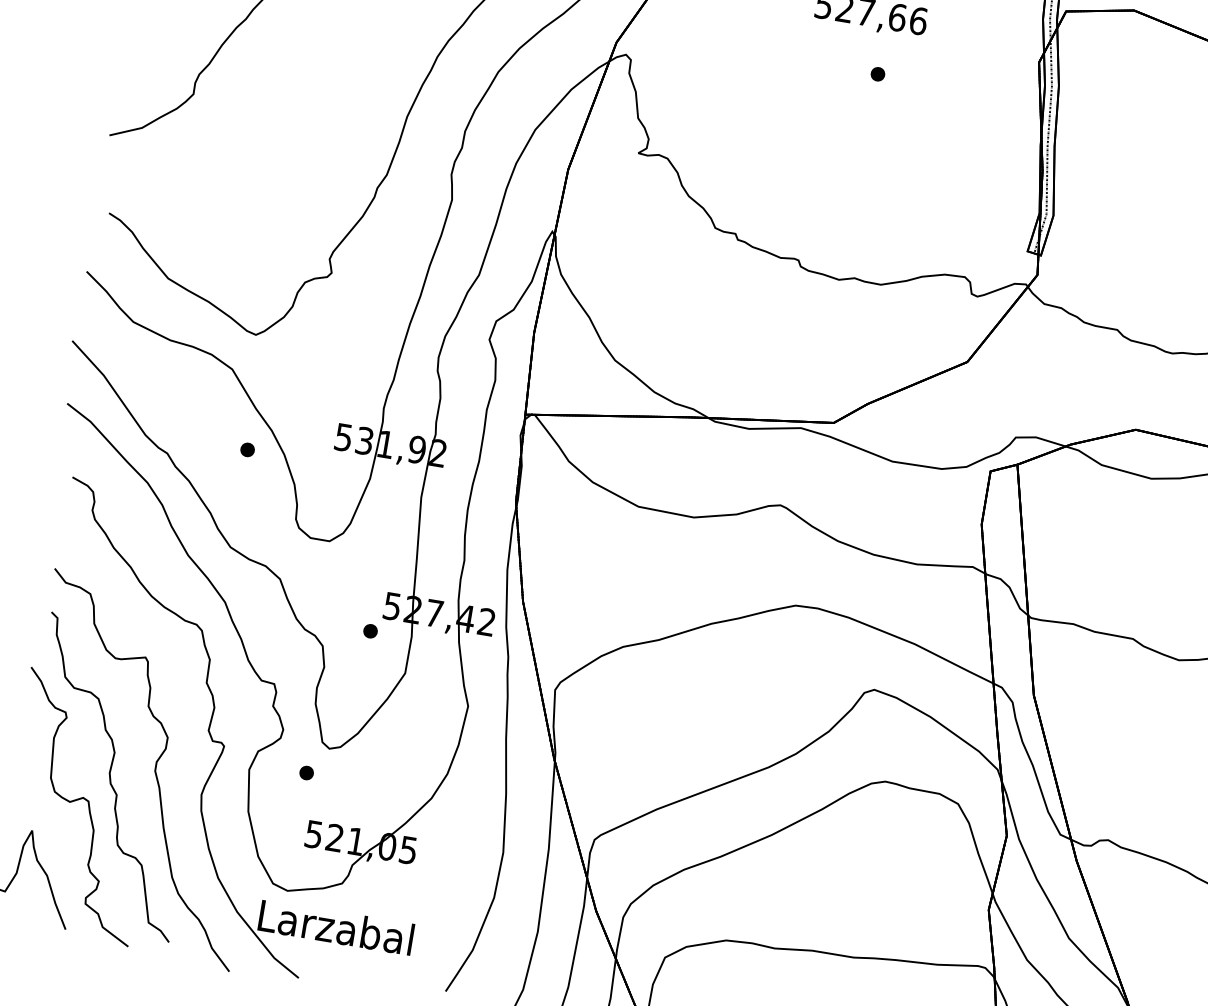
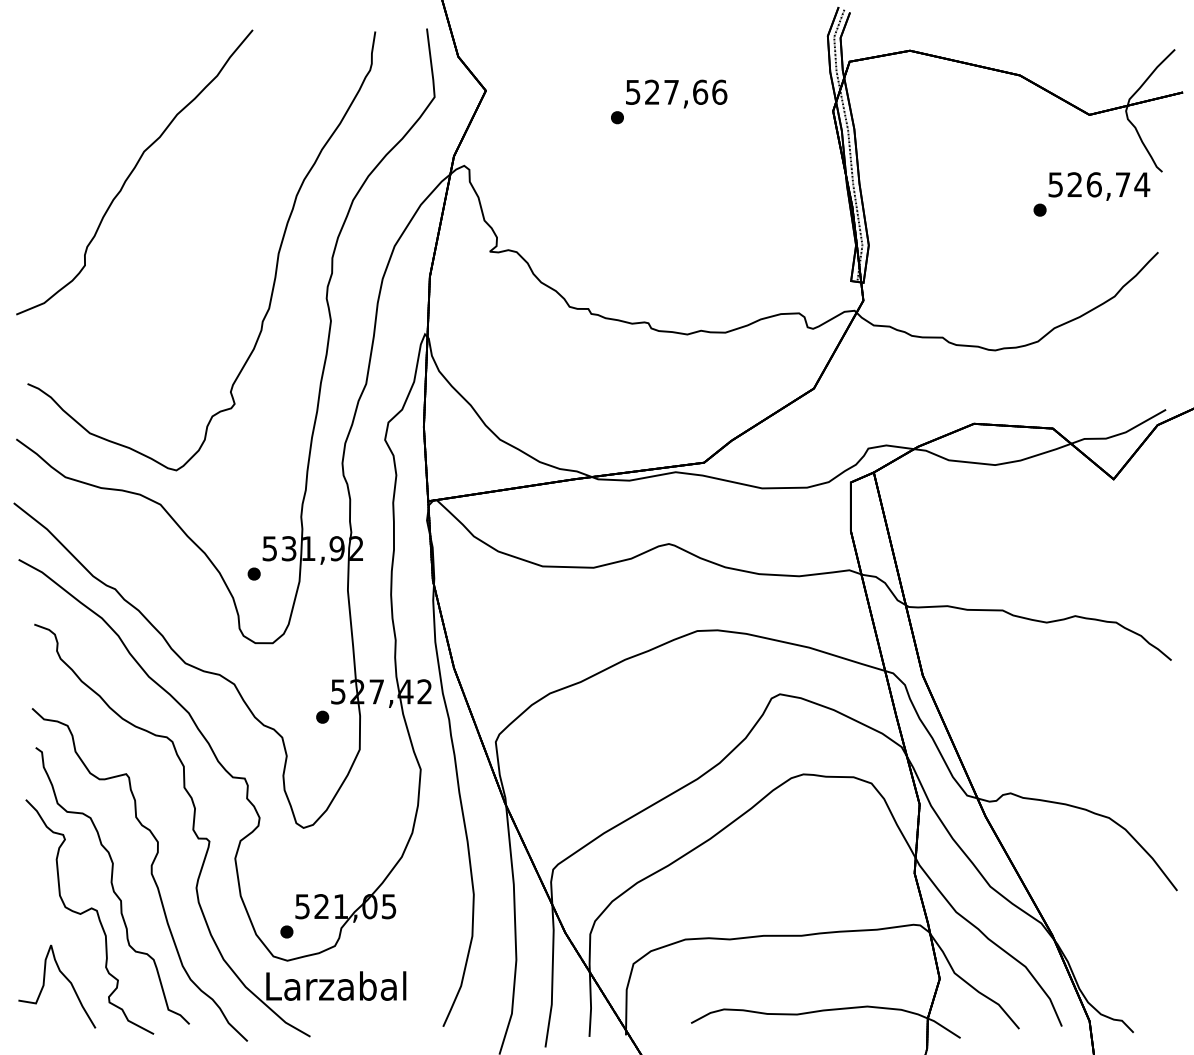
part: (878, 74) -> (617, 117), moved
part: (246, 449) -> (253, 573), moved
part: (306, 772) -> (286, 931), moved

